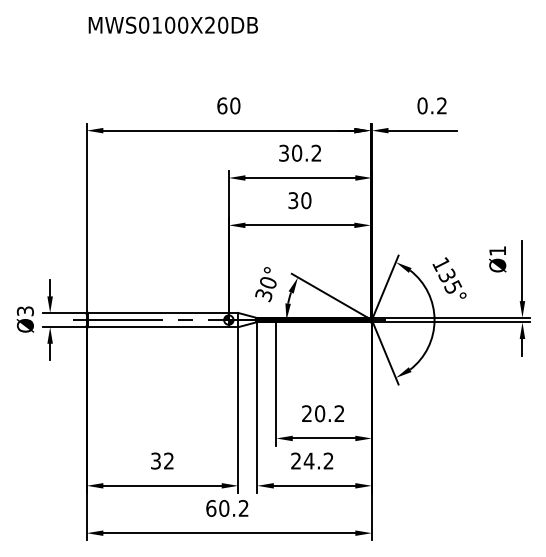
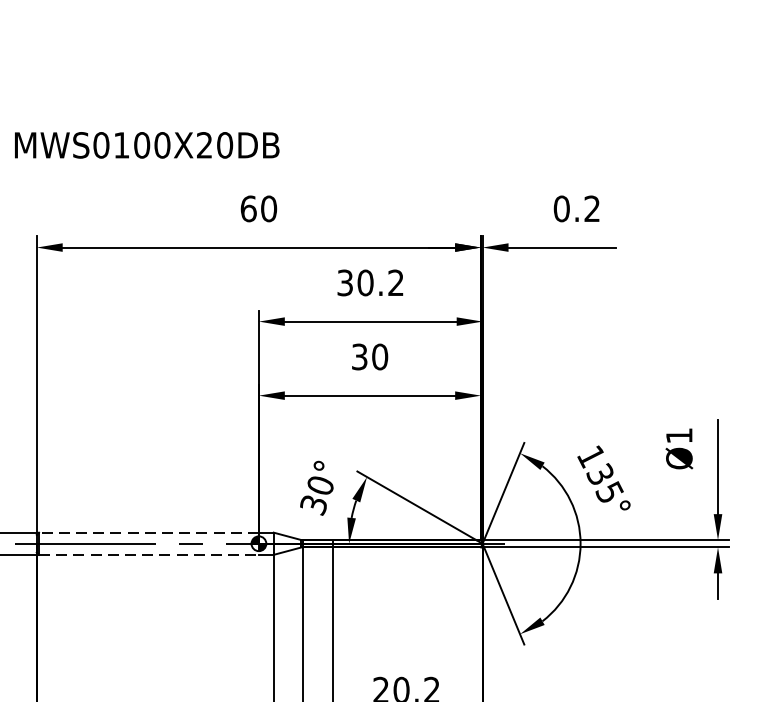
text: (172, 24) -> (145, 144), moved
line: (158, 312) -> (148, 531), solid -> dashed
line: (159, 327) -> (150, 555), solid -> dashed

